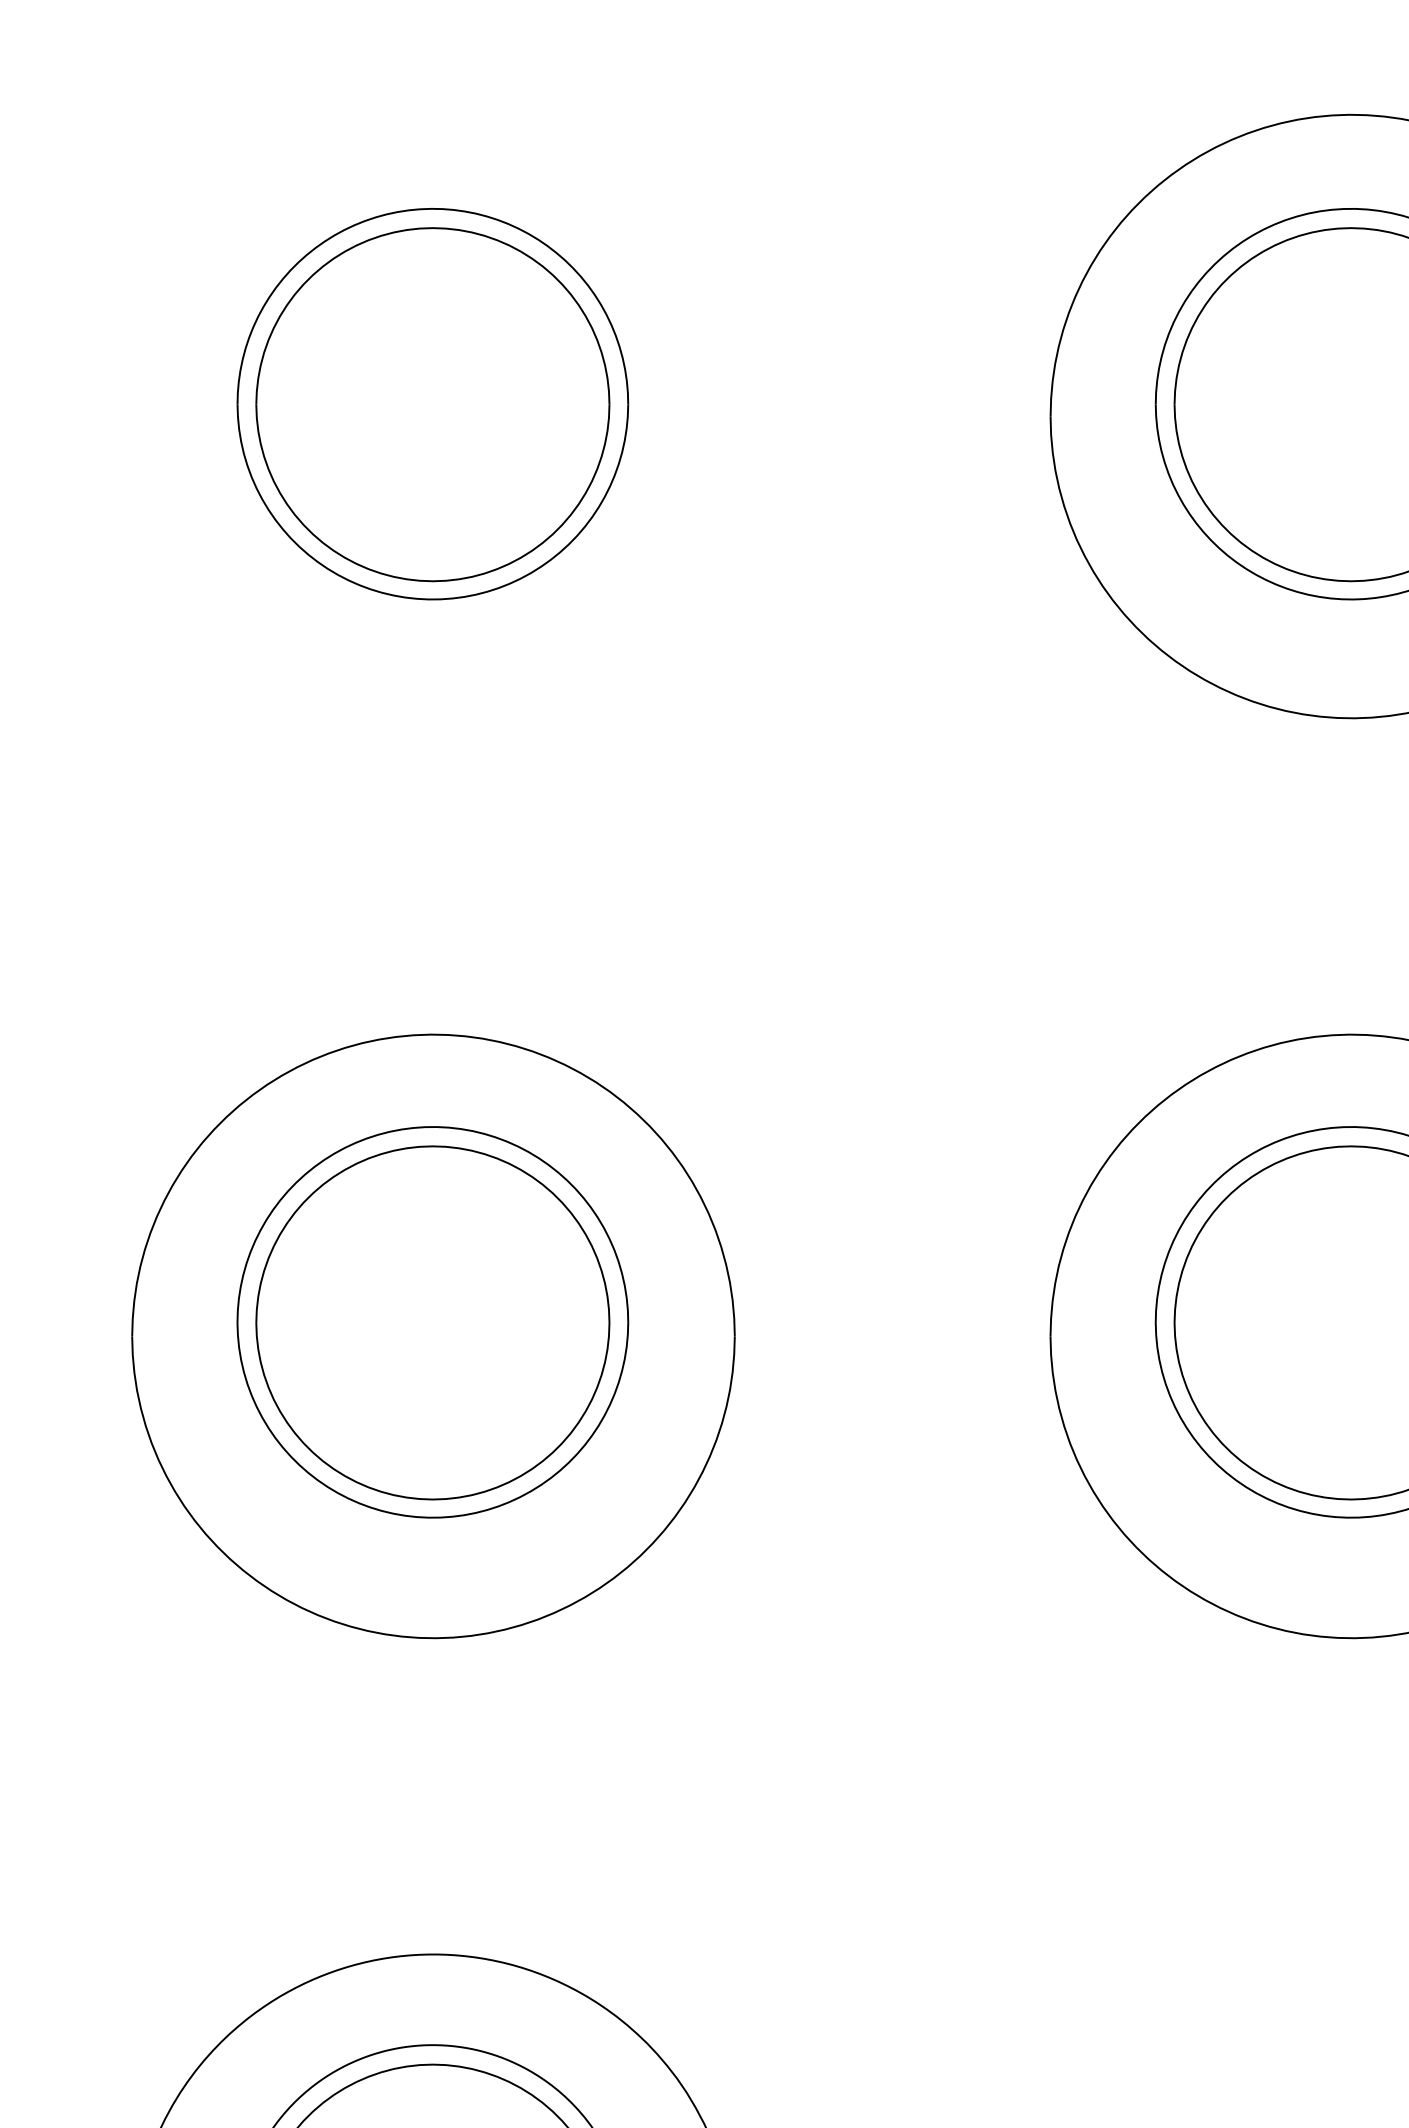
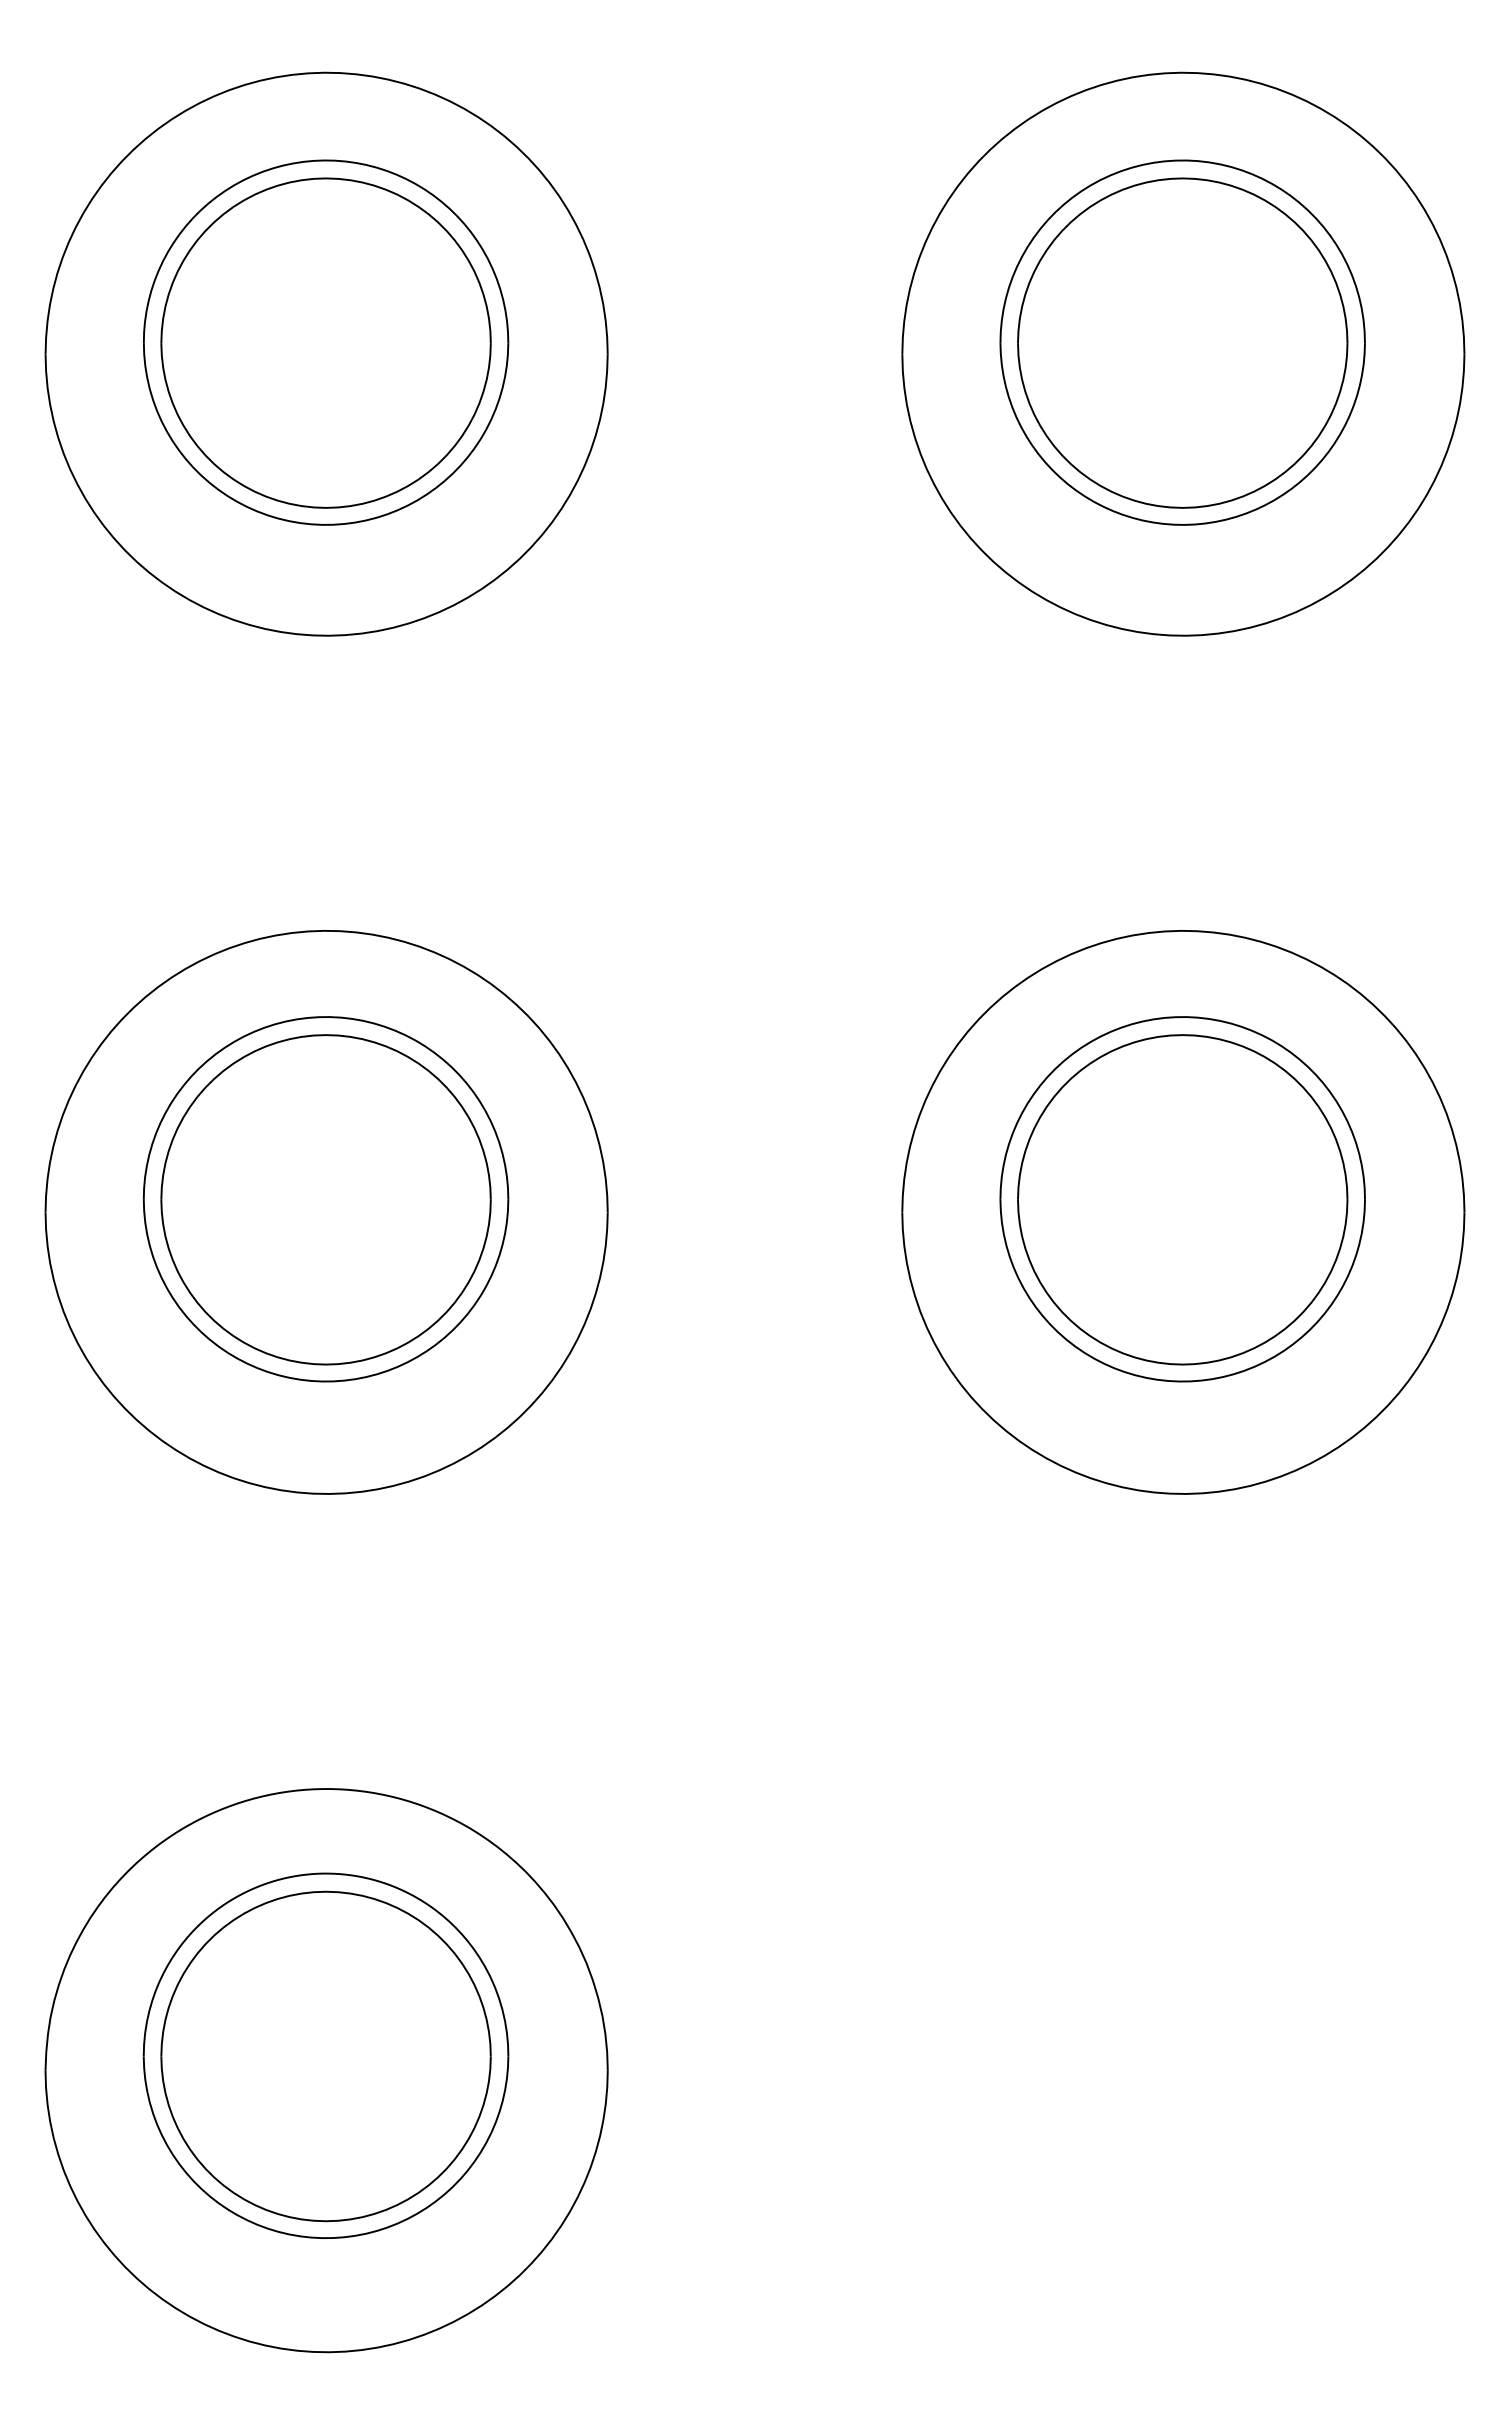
part: (433, 415) -> (326, 353), added

